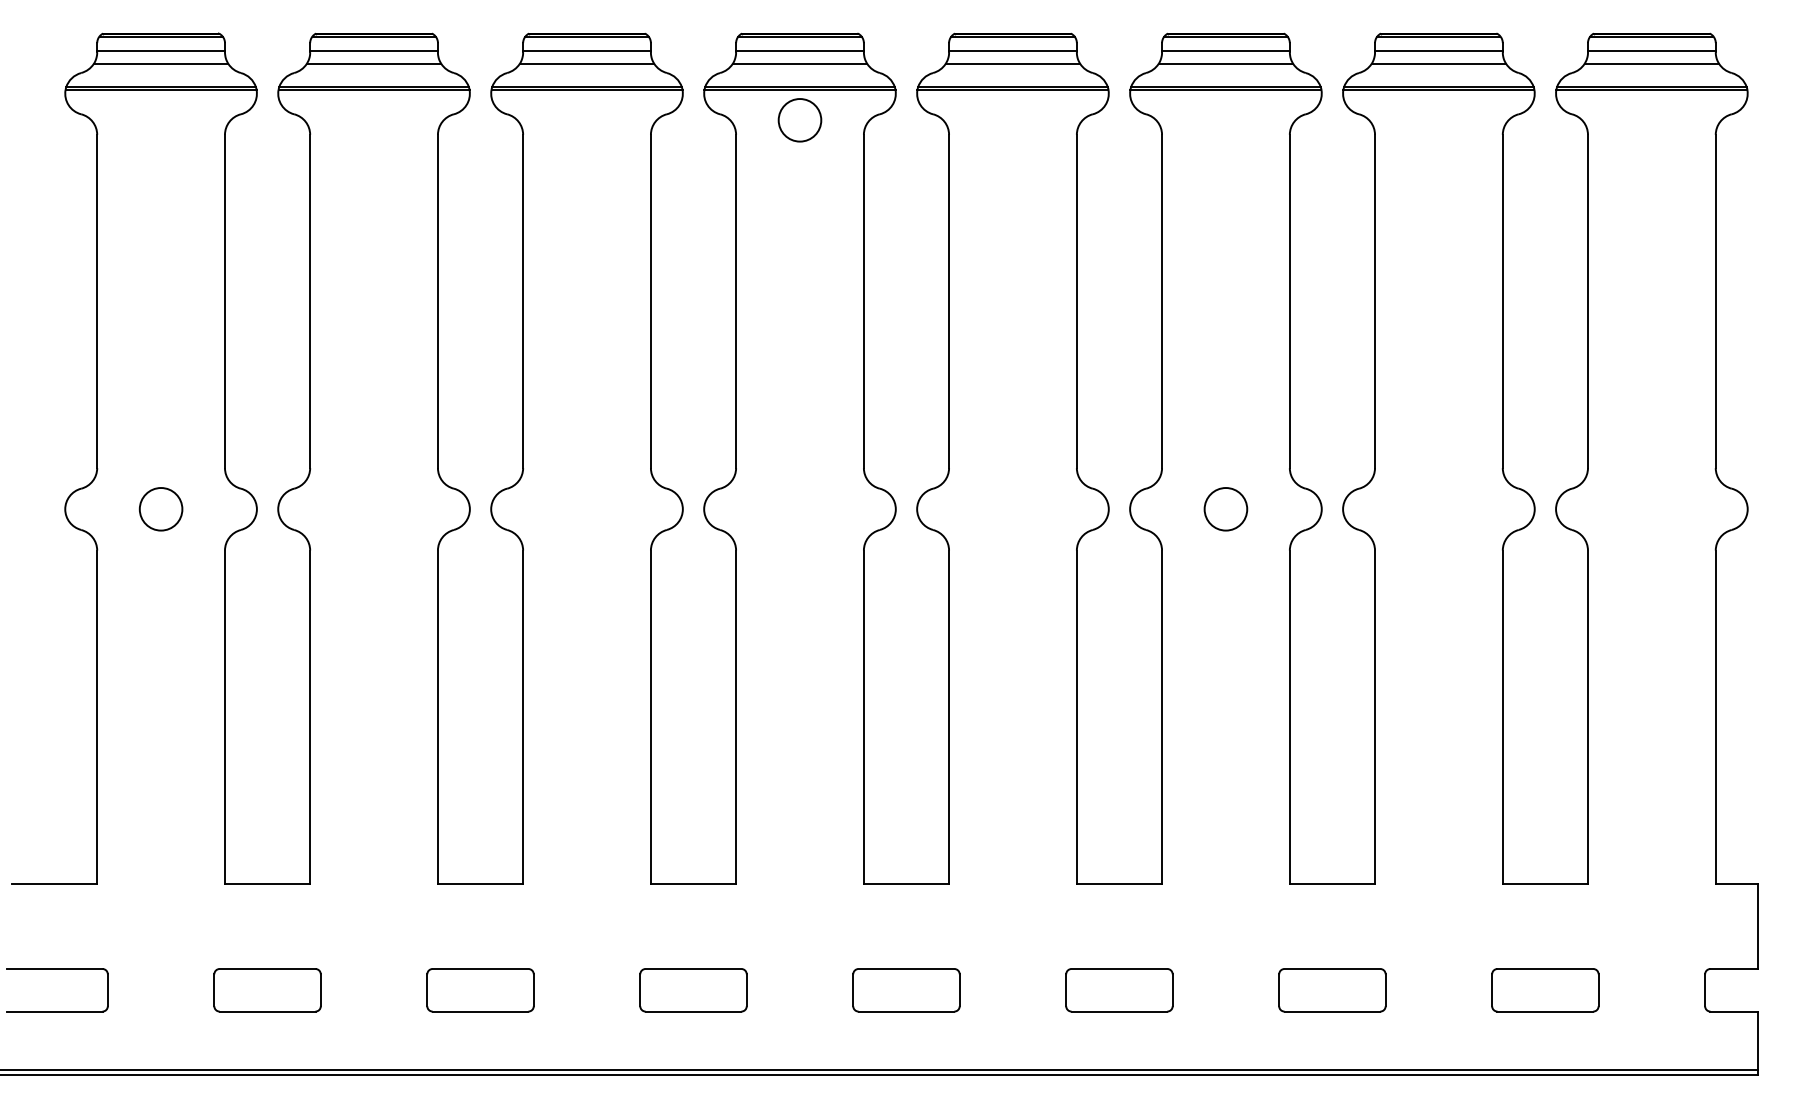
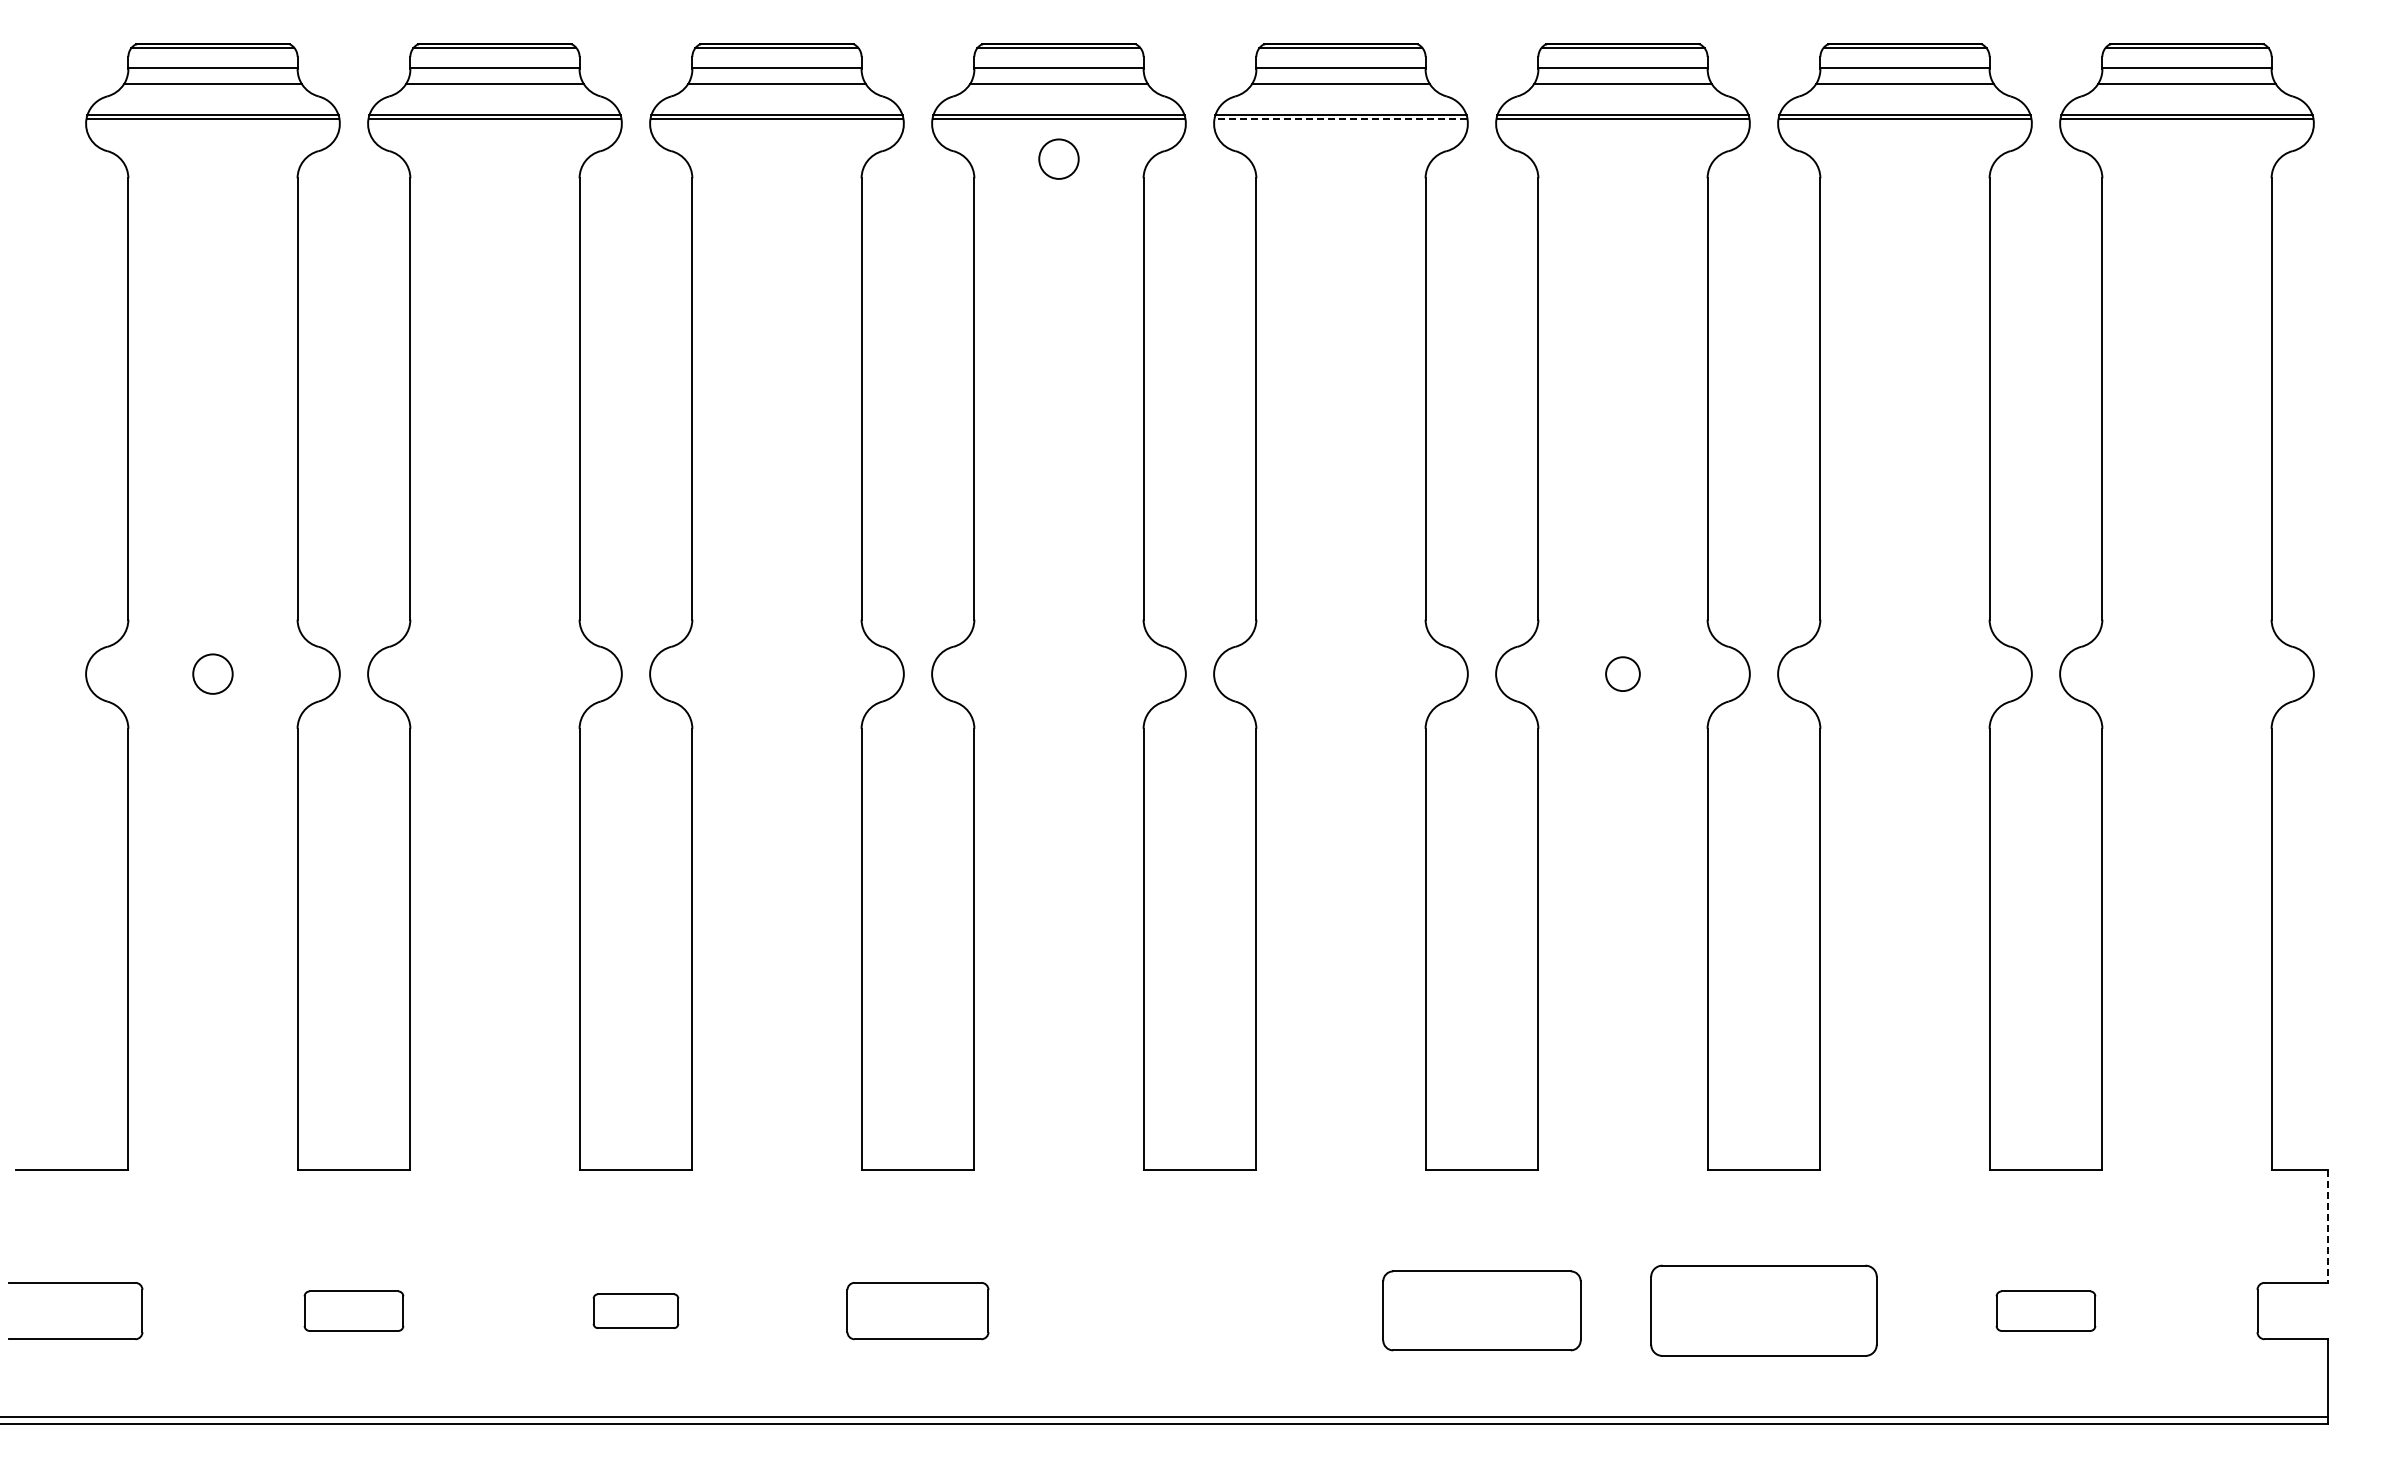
line: (1012, 90) -> (1340, 119), solid -> dashed
circle: (799, 120) -> (1058, 159), size x0.7
circle: (160, 508) -> (212, 673), size x0.7
circle: (1225, 508) -> (1622, 673), size x0.6
line: (1757, 926) -> (2327, 1226), solid -> dashed
part: (267, 990) -> (353, 1311), size x0.7
part: (480, 990) -> (635, 1311), size x0.6
part: (906, 990) -> (1199, 1311), removed
part: (1119, 990) -> (1481, 1311), size x1.4
part: (1332, 990) -> (1763, 1311), size x1.6
part: (1545, 990) -> (2045, 1311), size x0.7

